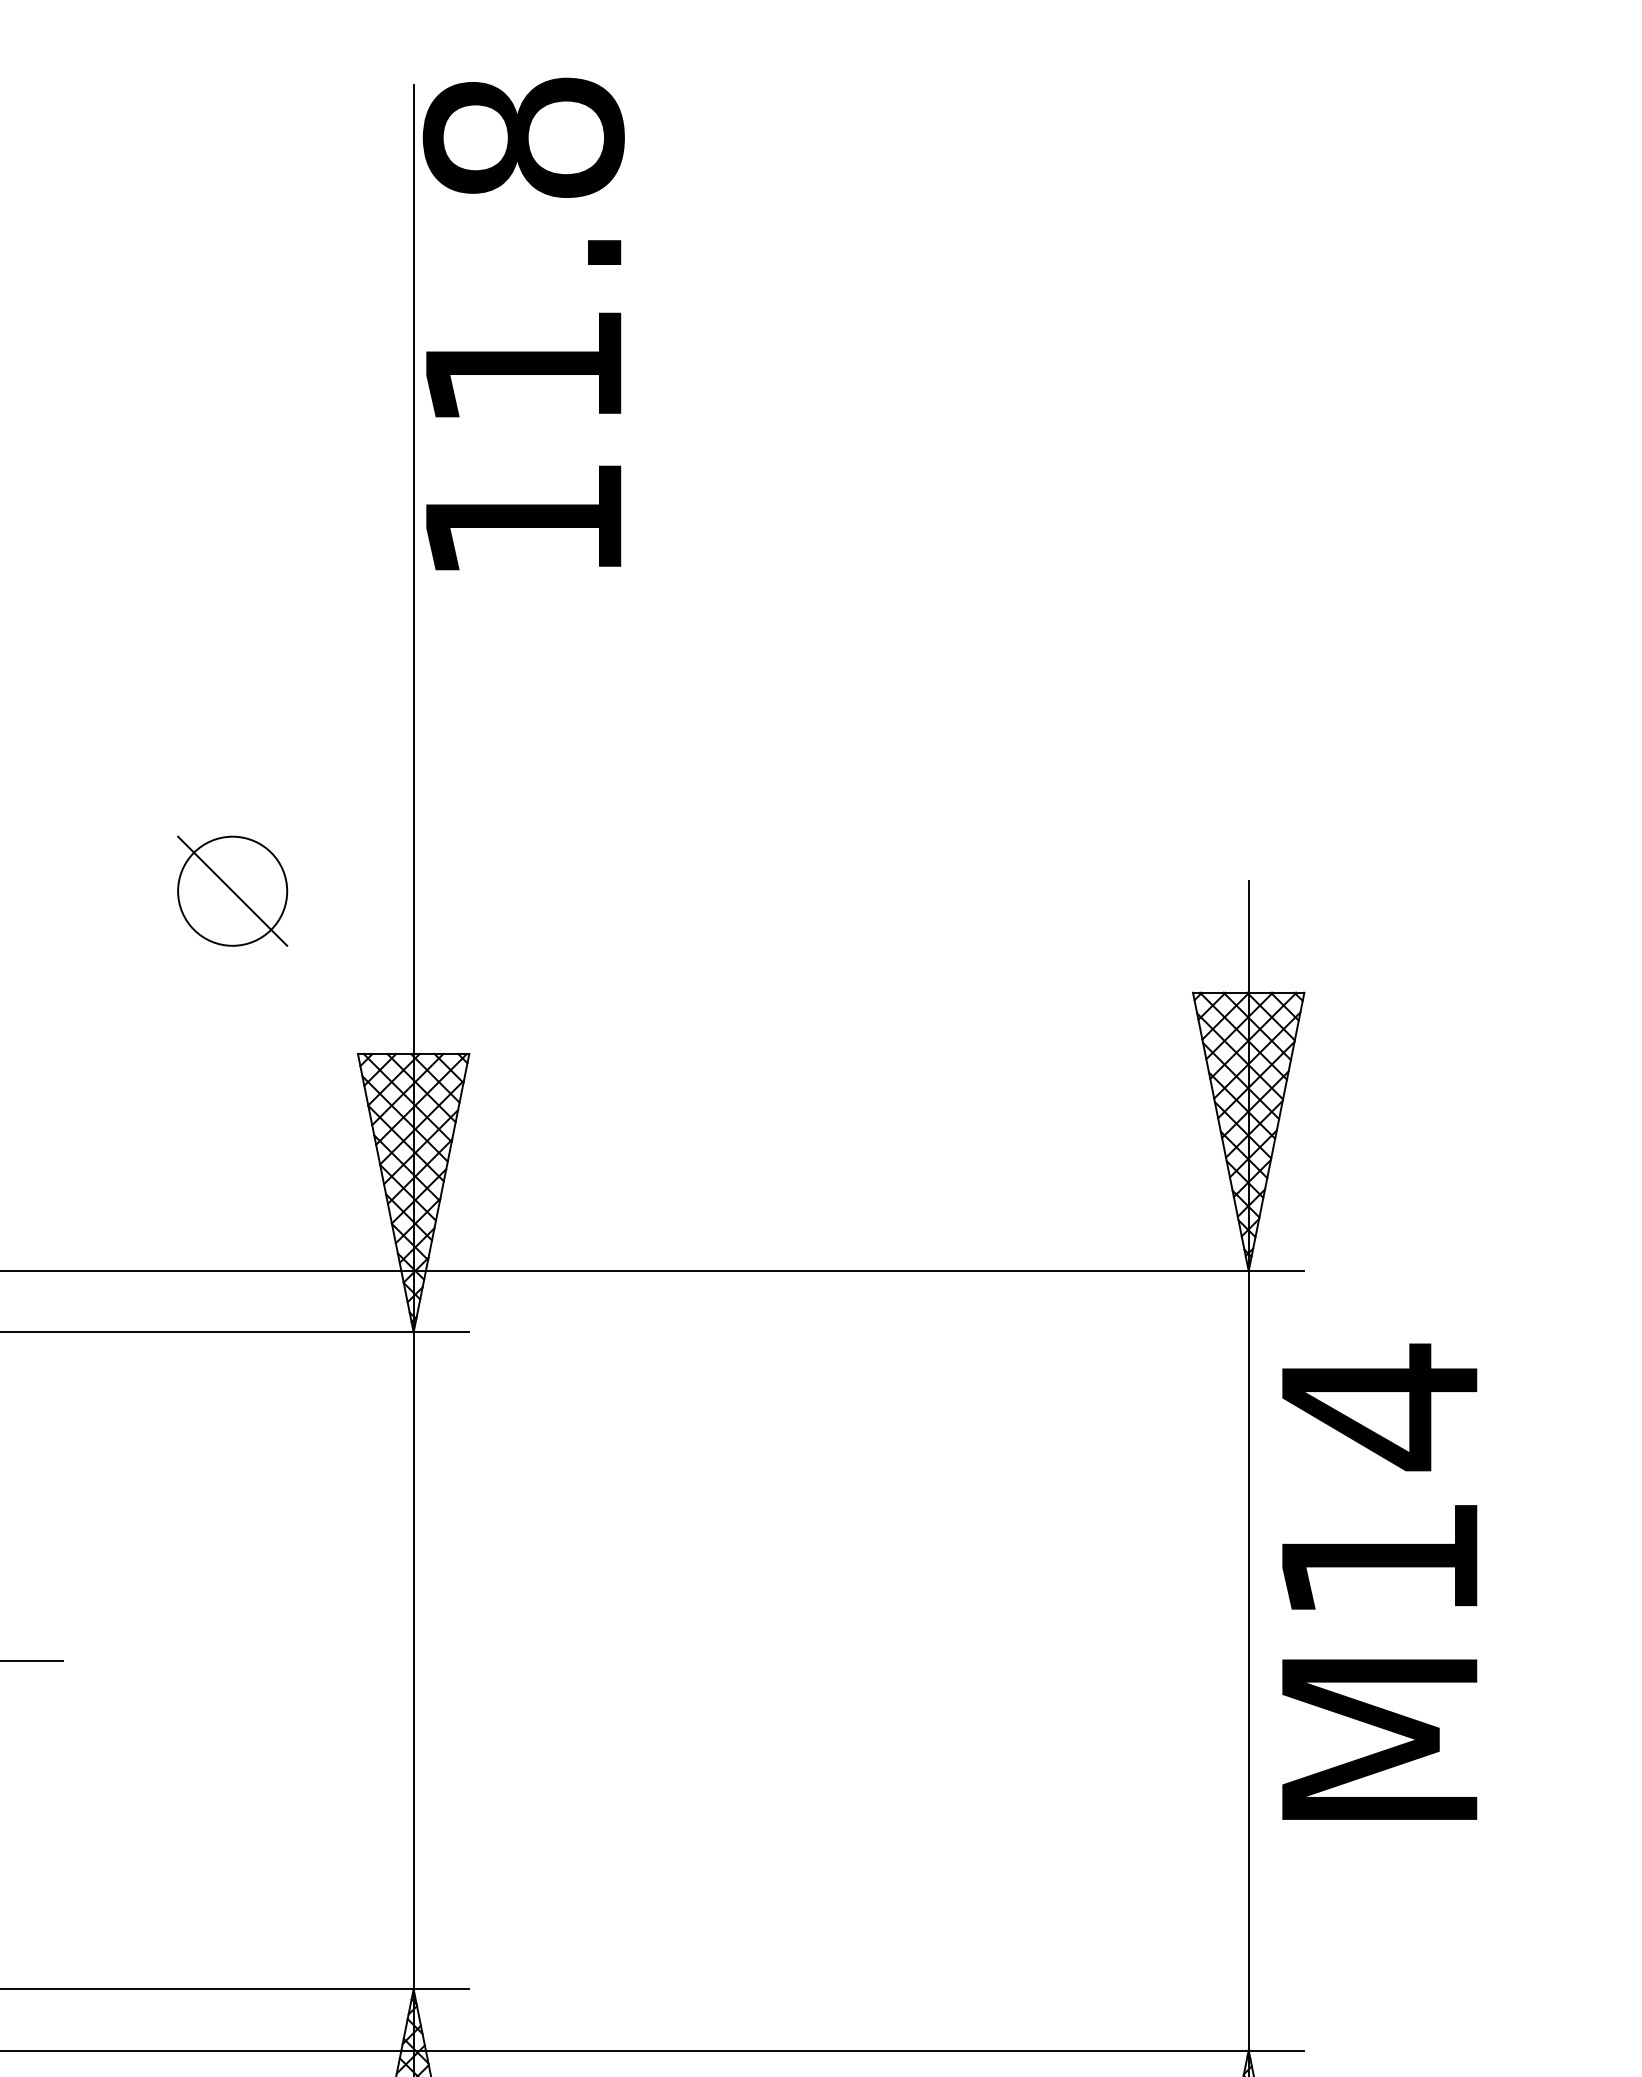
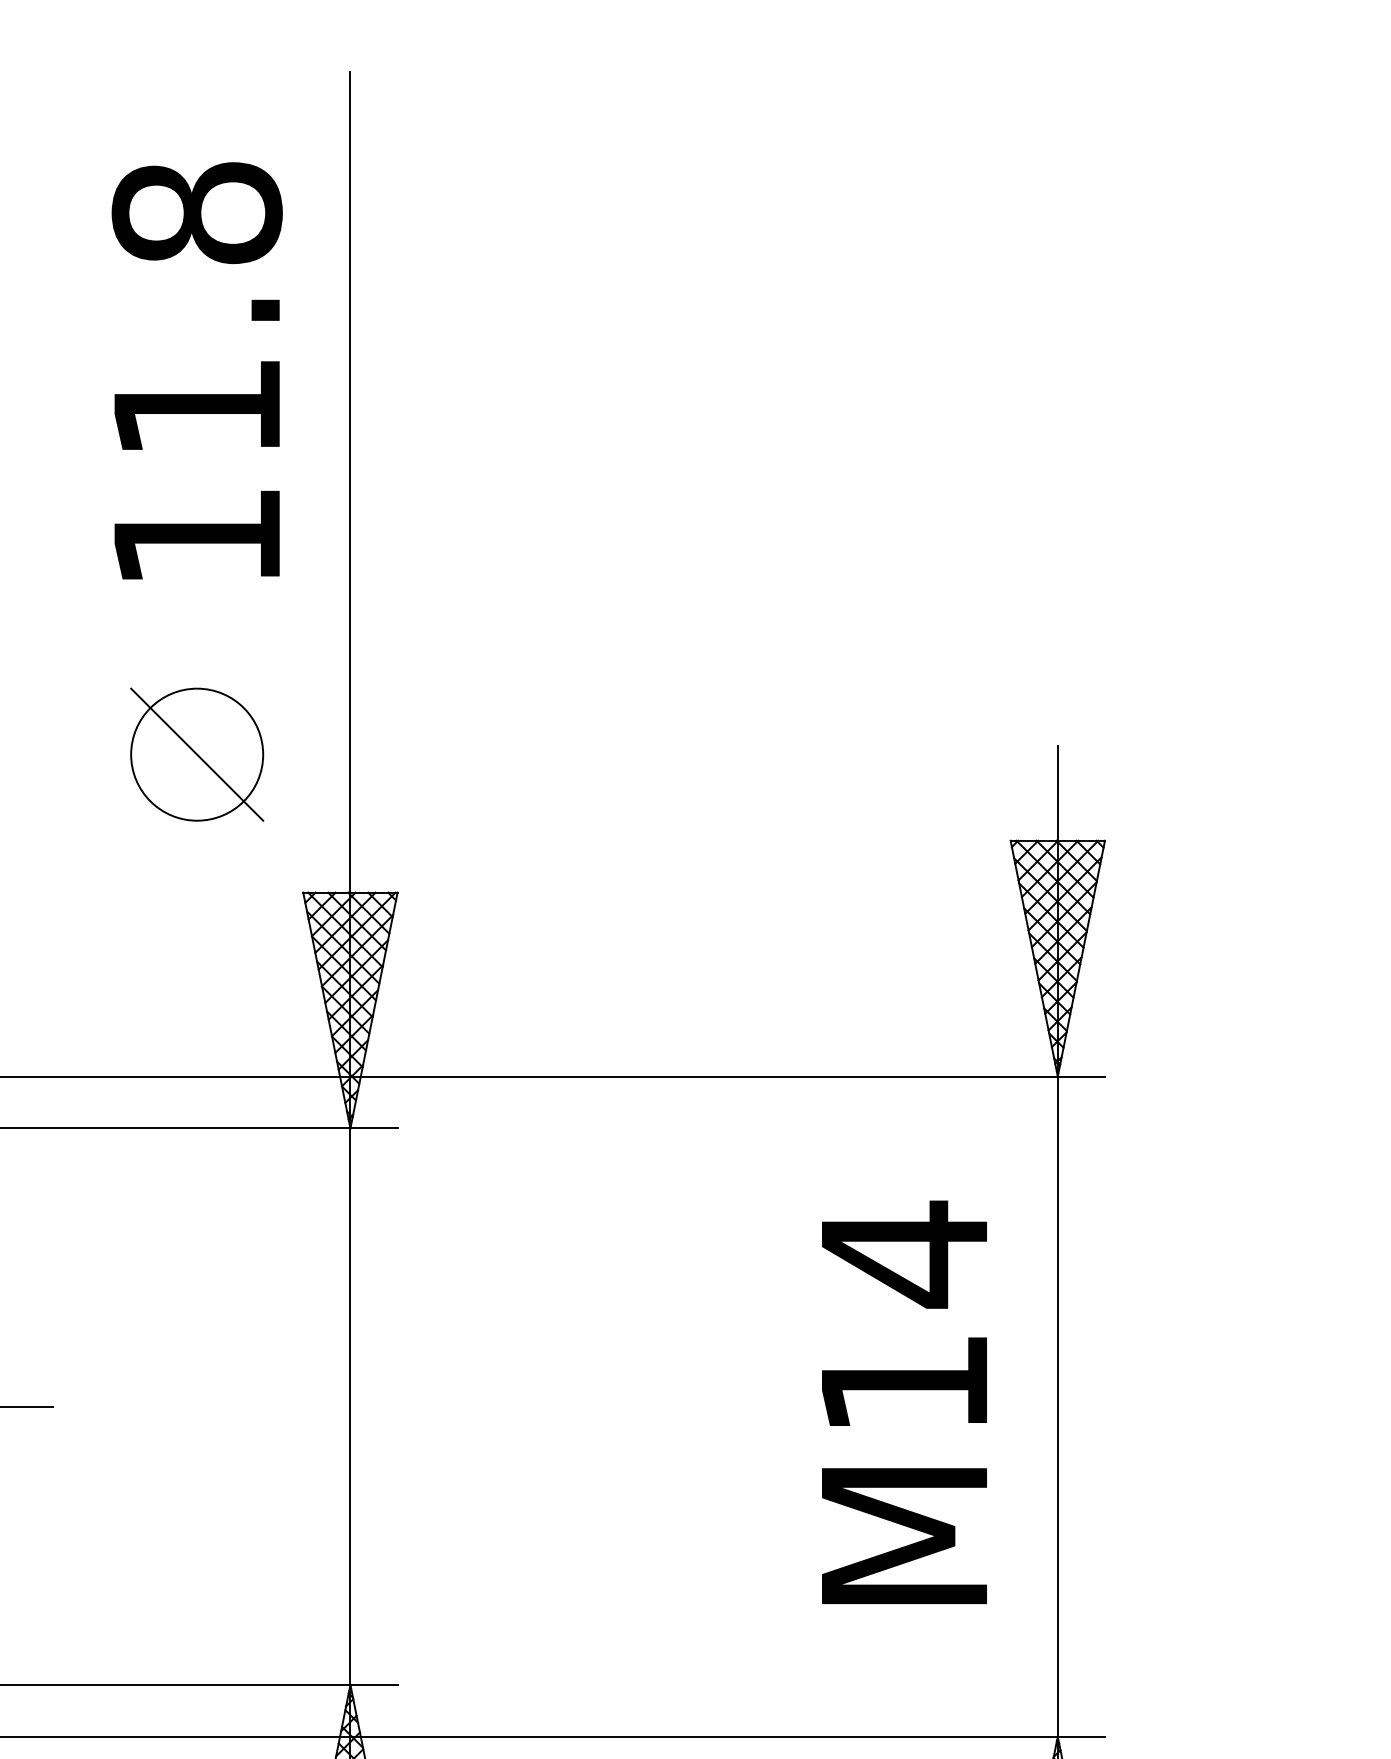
text: (523, 323) -> (196, 370), moved
part: (232, 891) -> (196, 754), size x1.43
text: (1379, 1581) -> (904, 1402), moved

